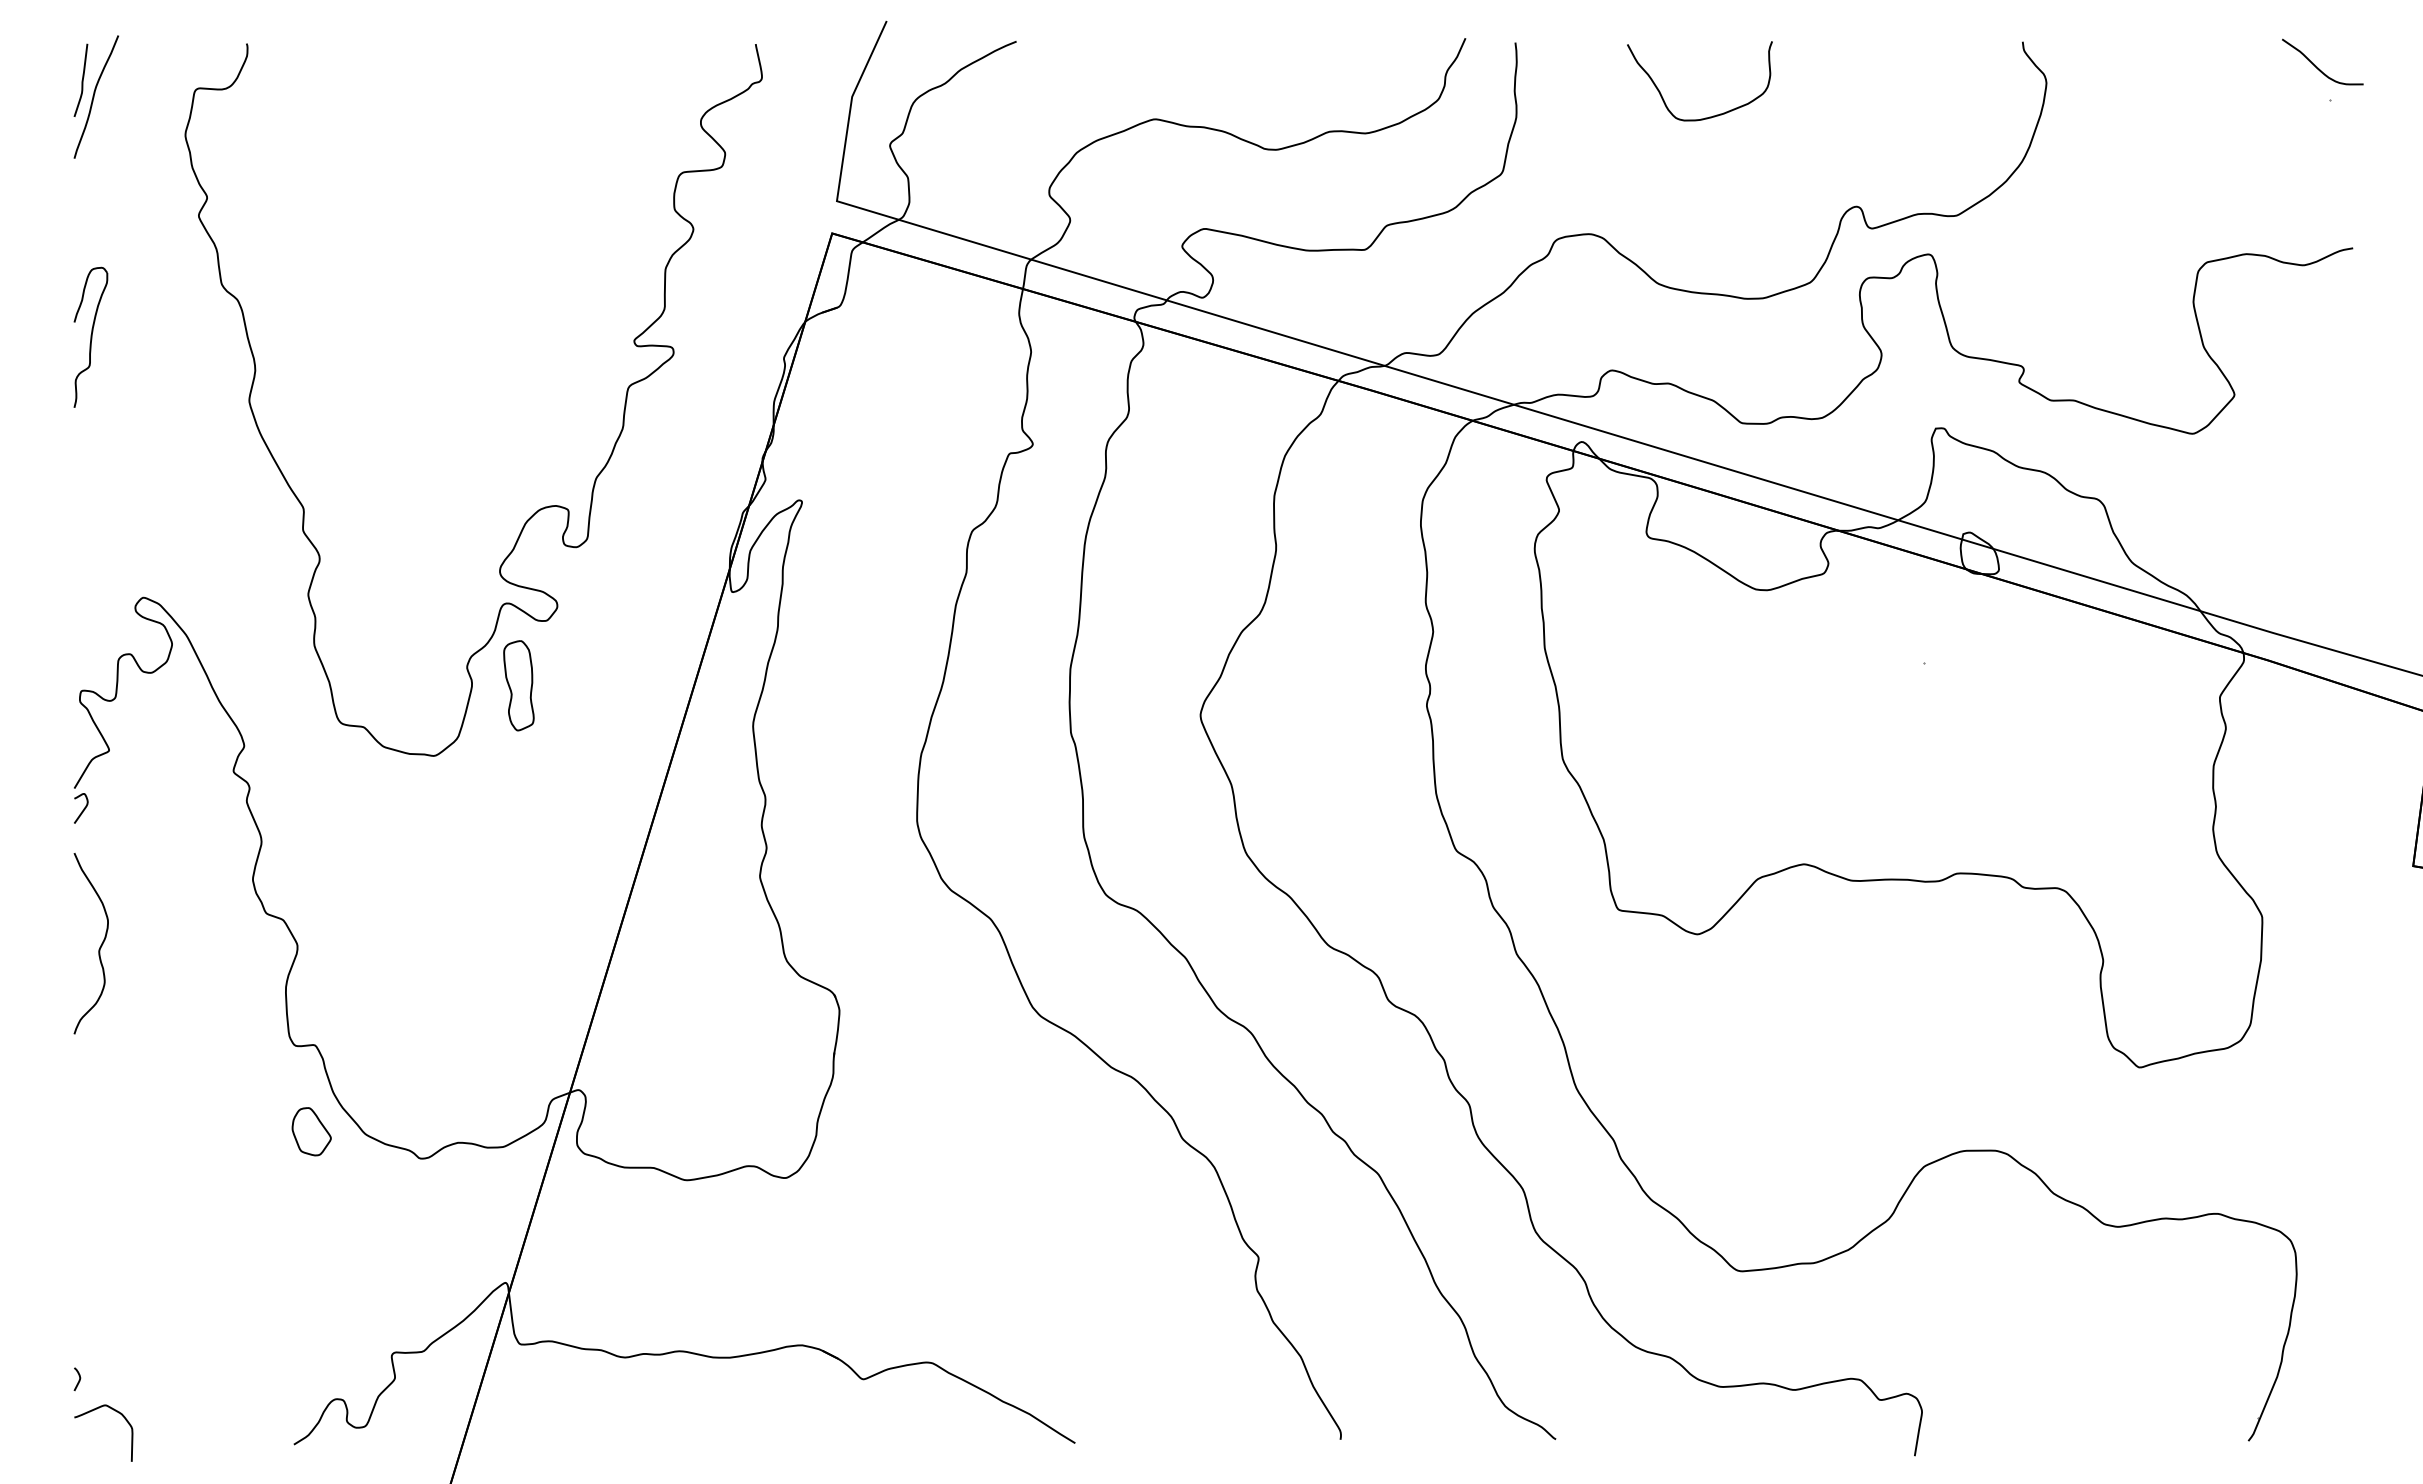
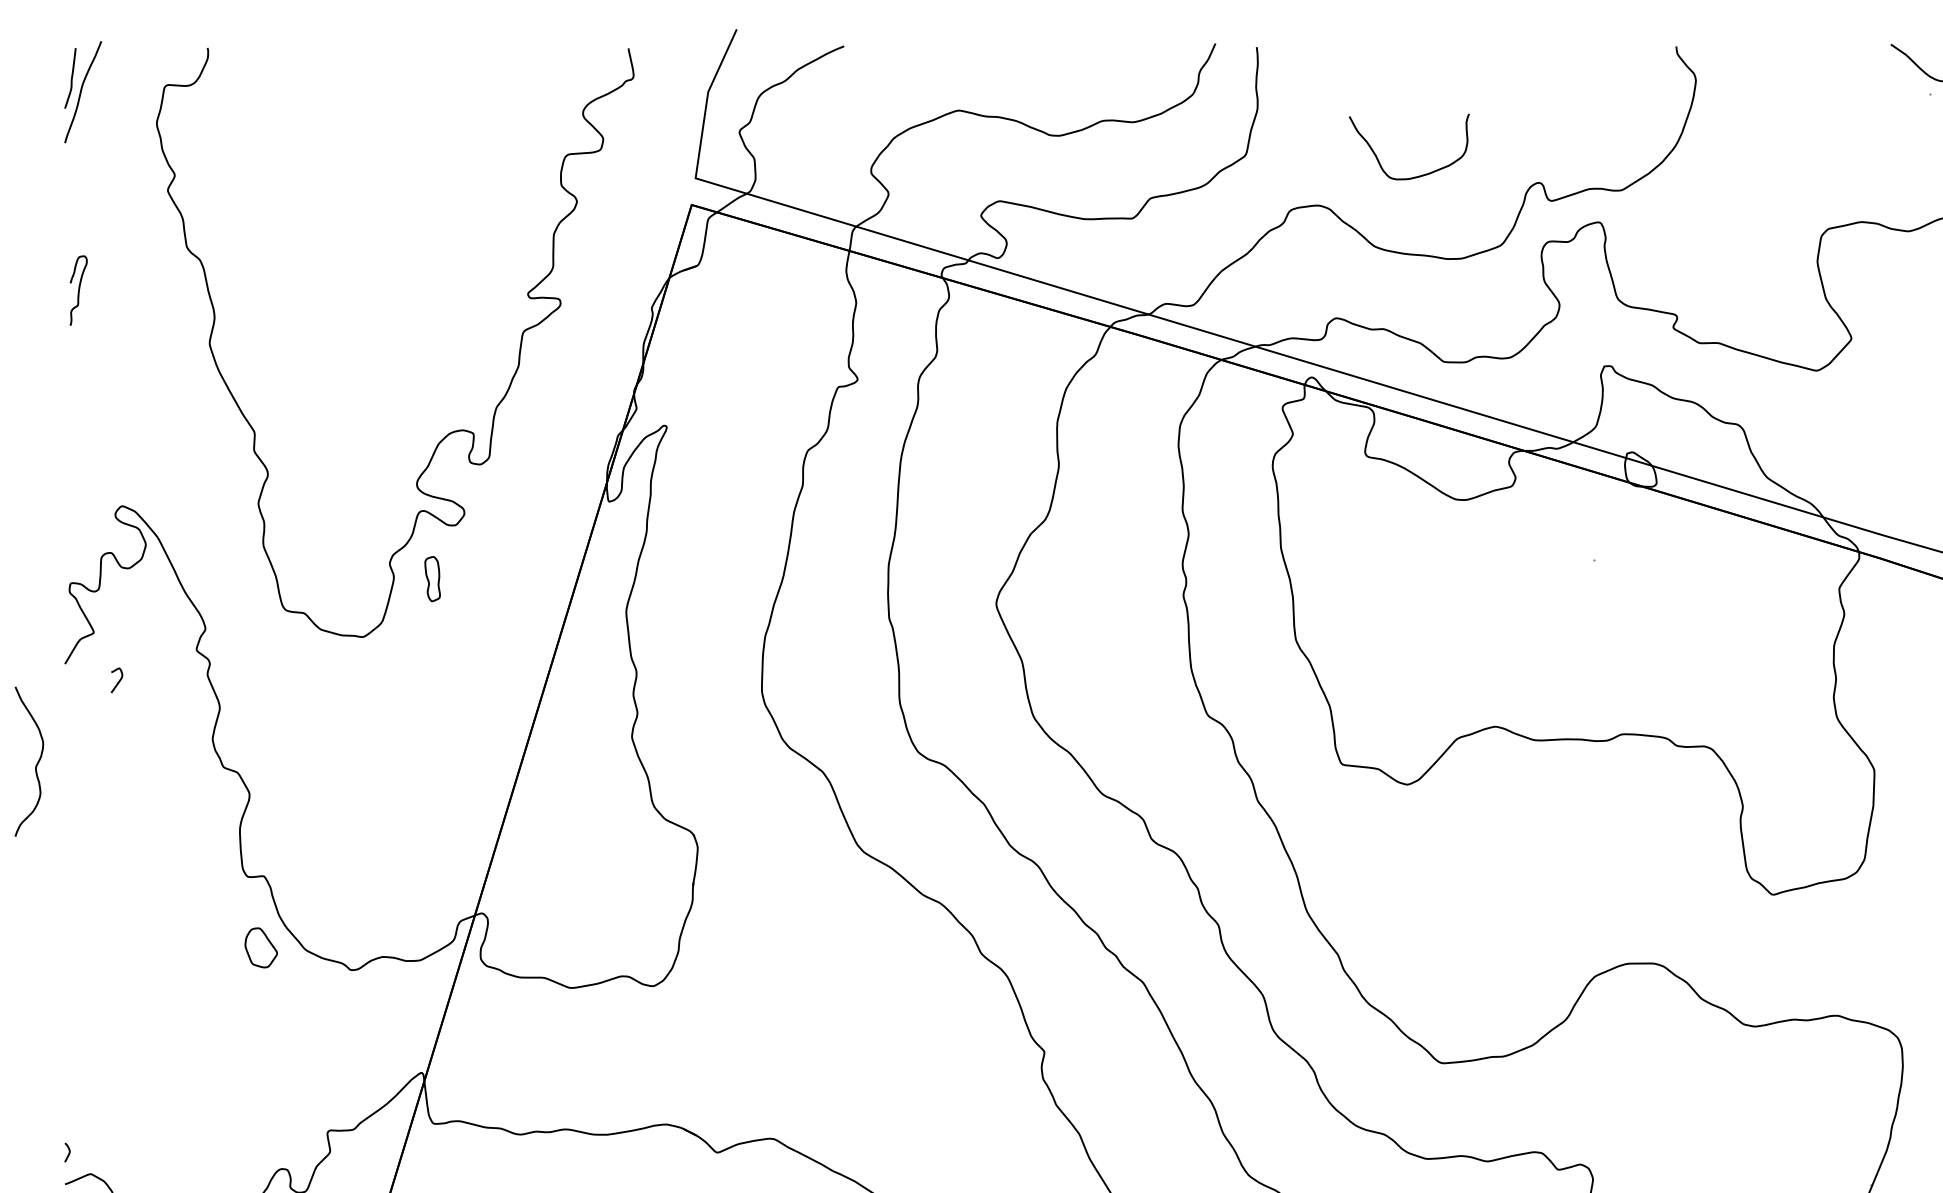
curve: (1709, 116) -> (1417, 176), moved
part: (90, 336) -> (78, 290), size x0.6
part: (518, 685) -> (432, 578), size x0.6
curve: (83, 808) -> (118, 680), moved
curve: (99, 947) -> (36, 764), moved

